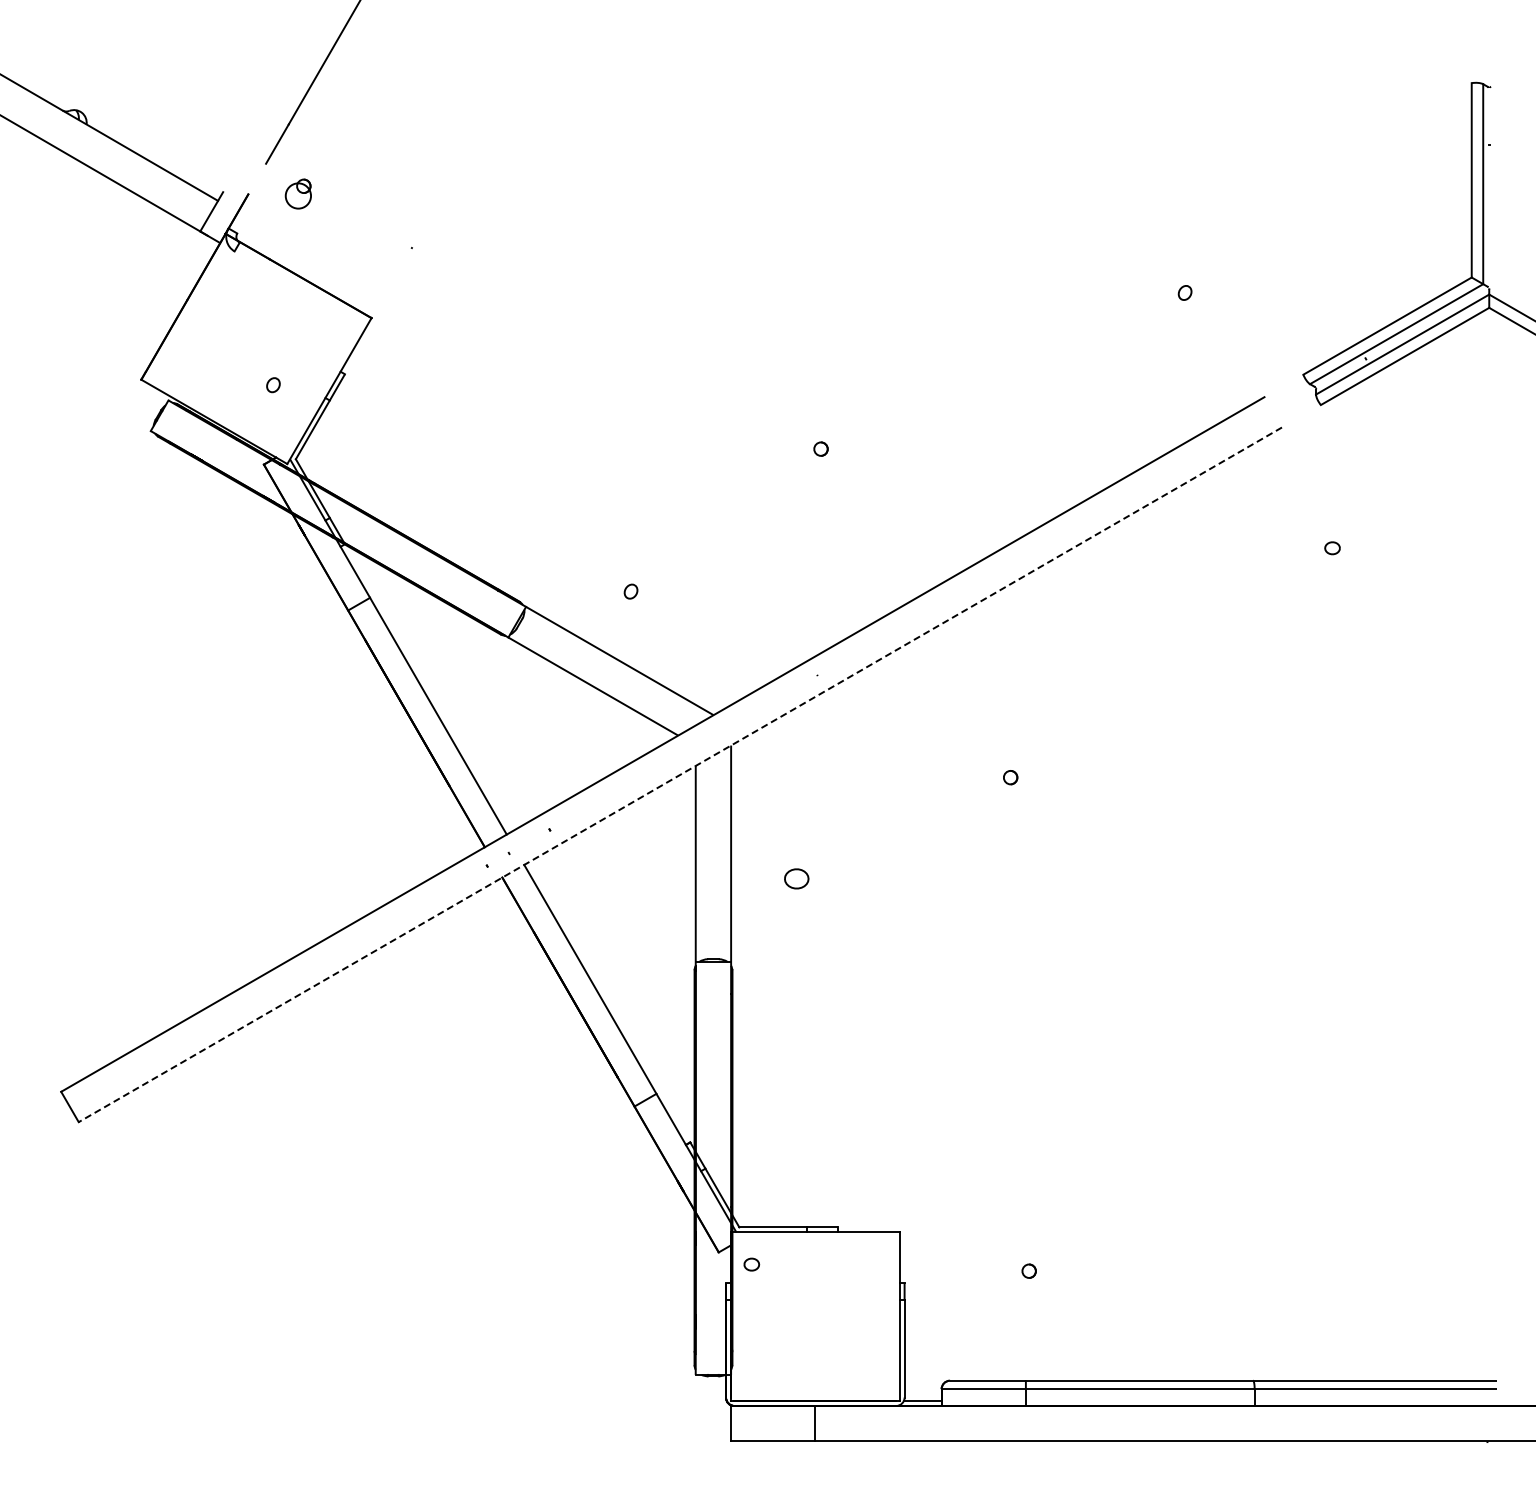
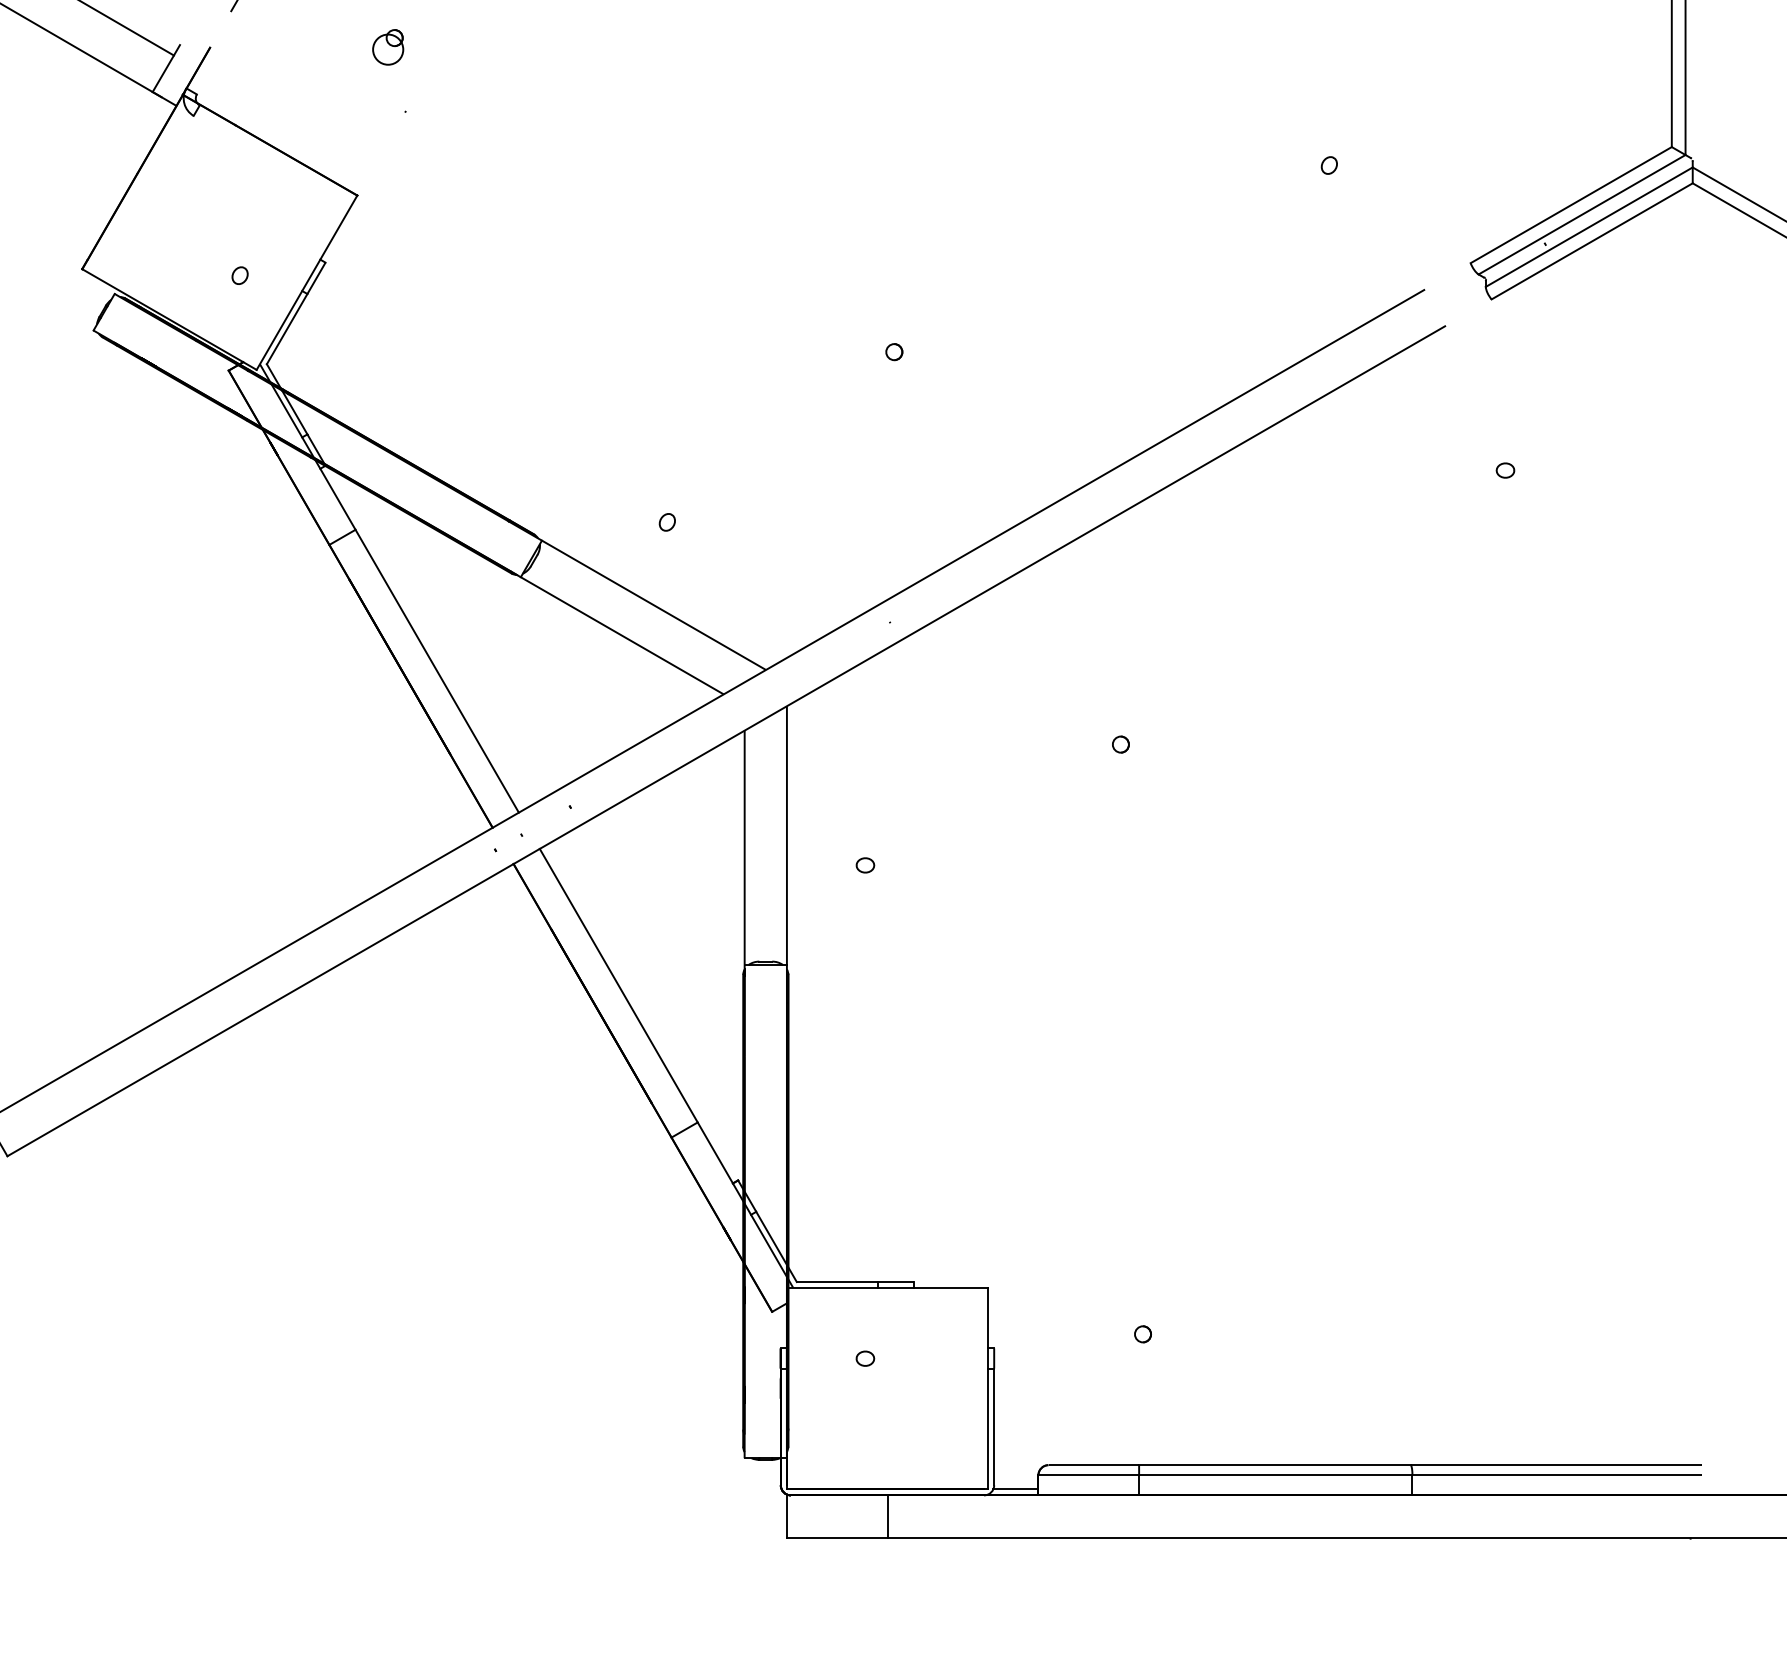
part: (297, 193) -> (387, 46), moved
line: (680, 774) -> (726, 740), dashed -> solid
part: (796, 878) -> (865, 865), size x0.62
part: (751, 1264) -> (865, 1358), moved

